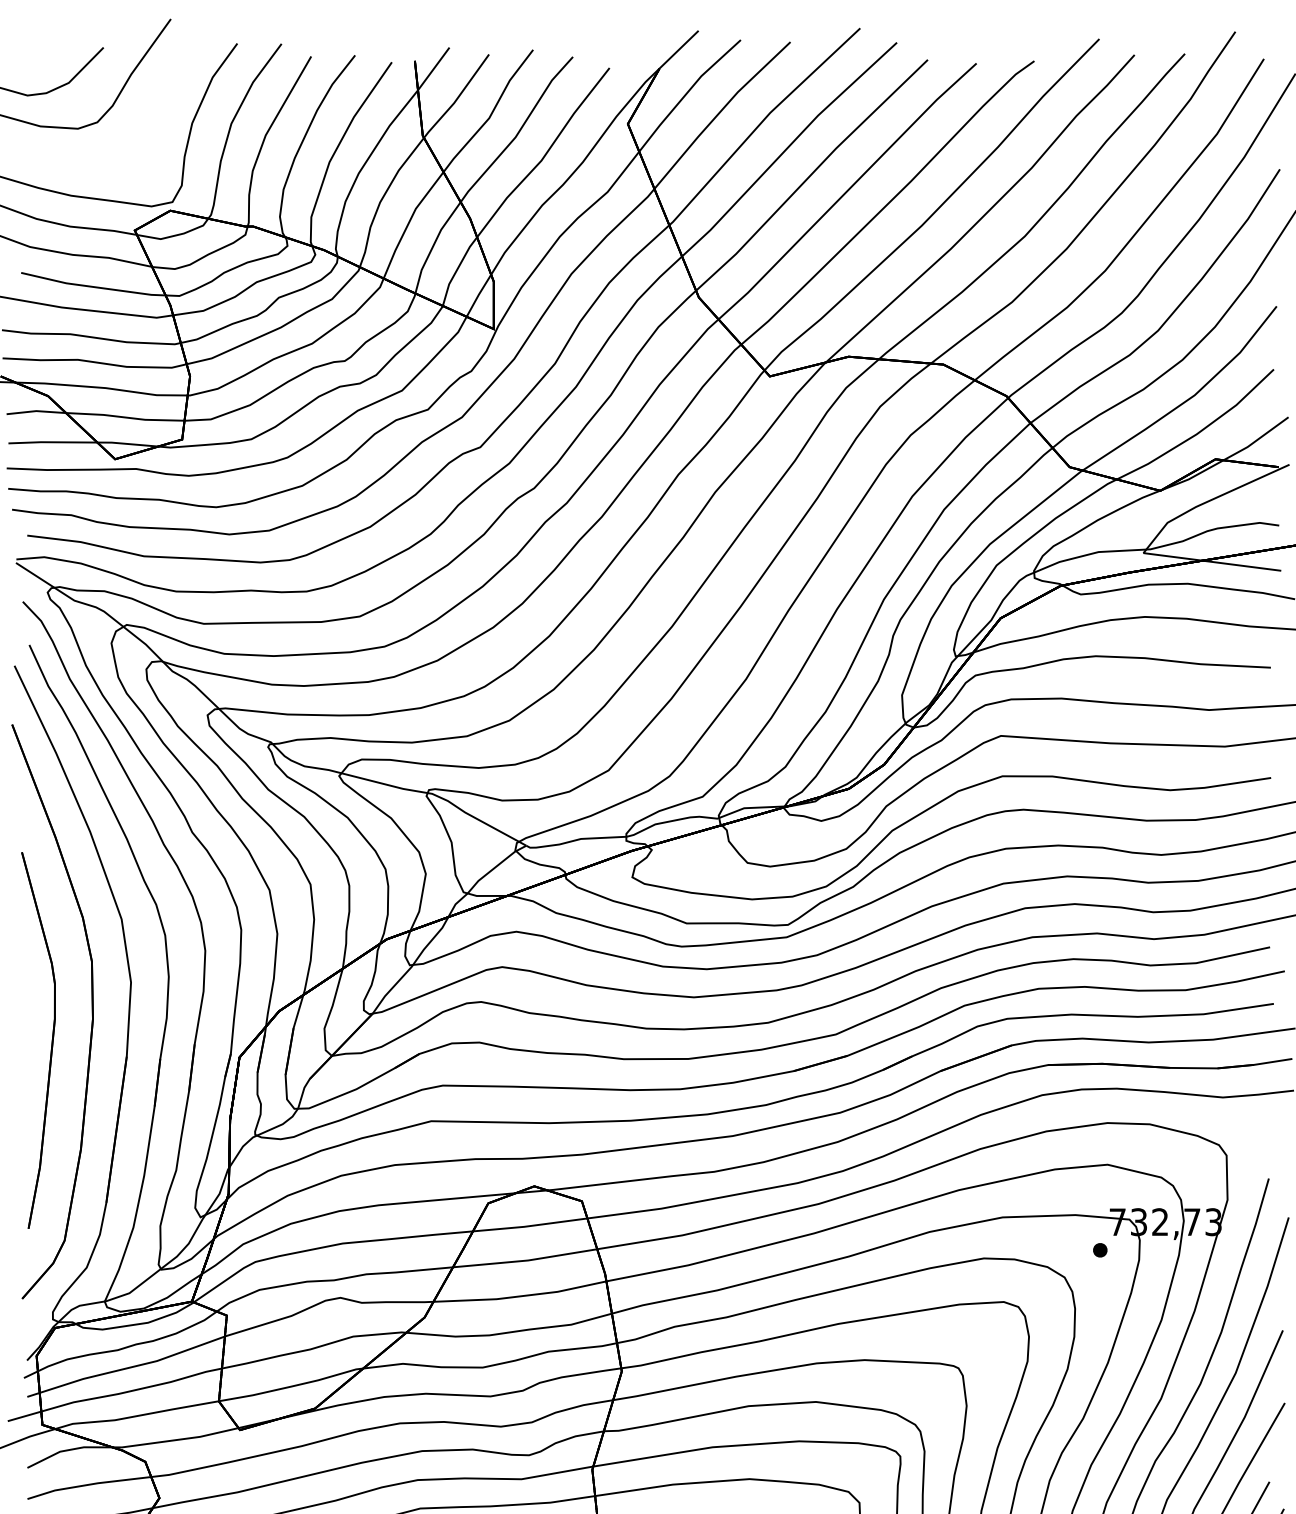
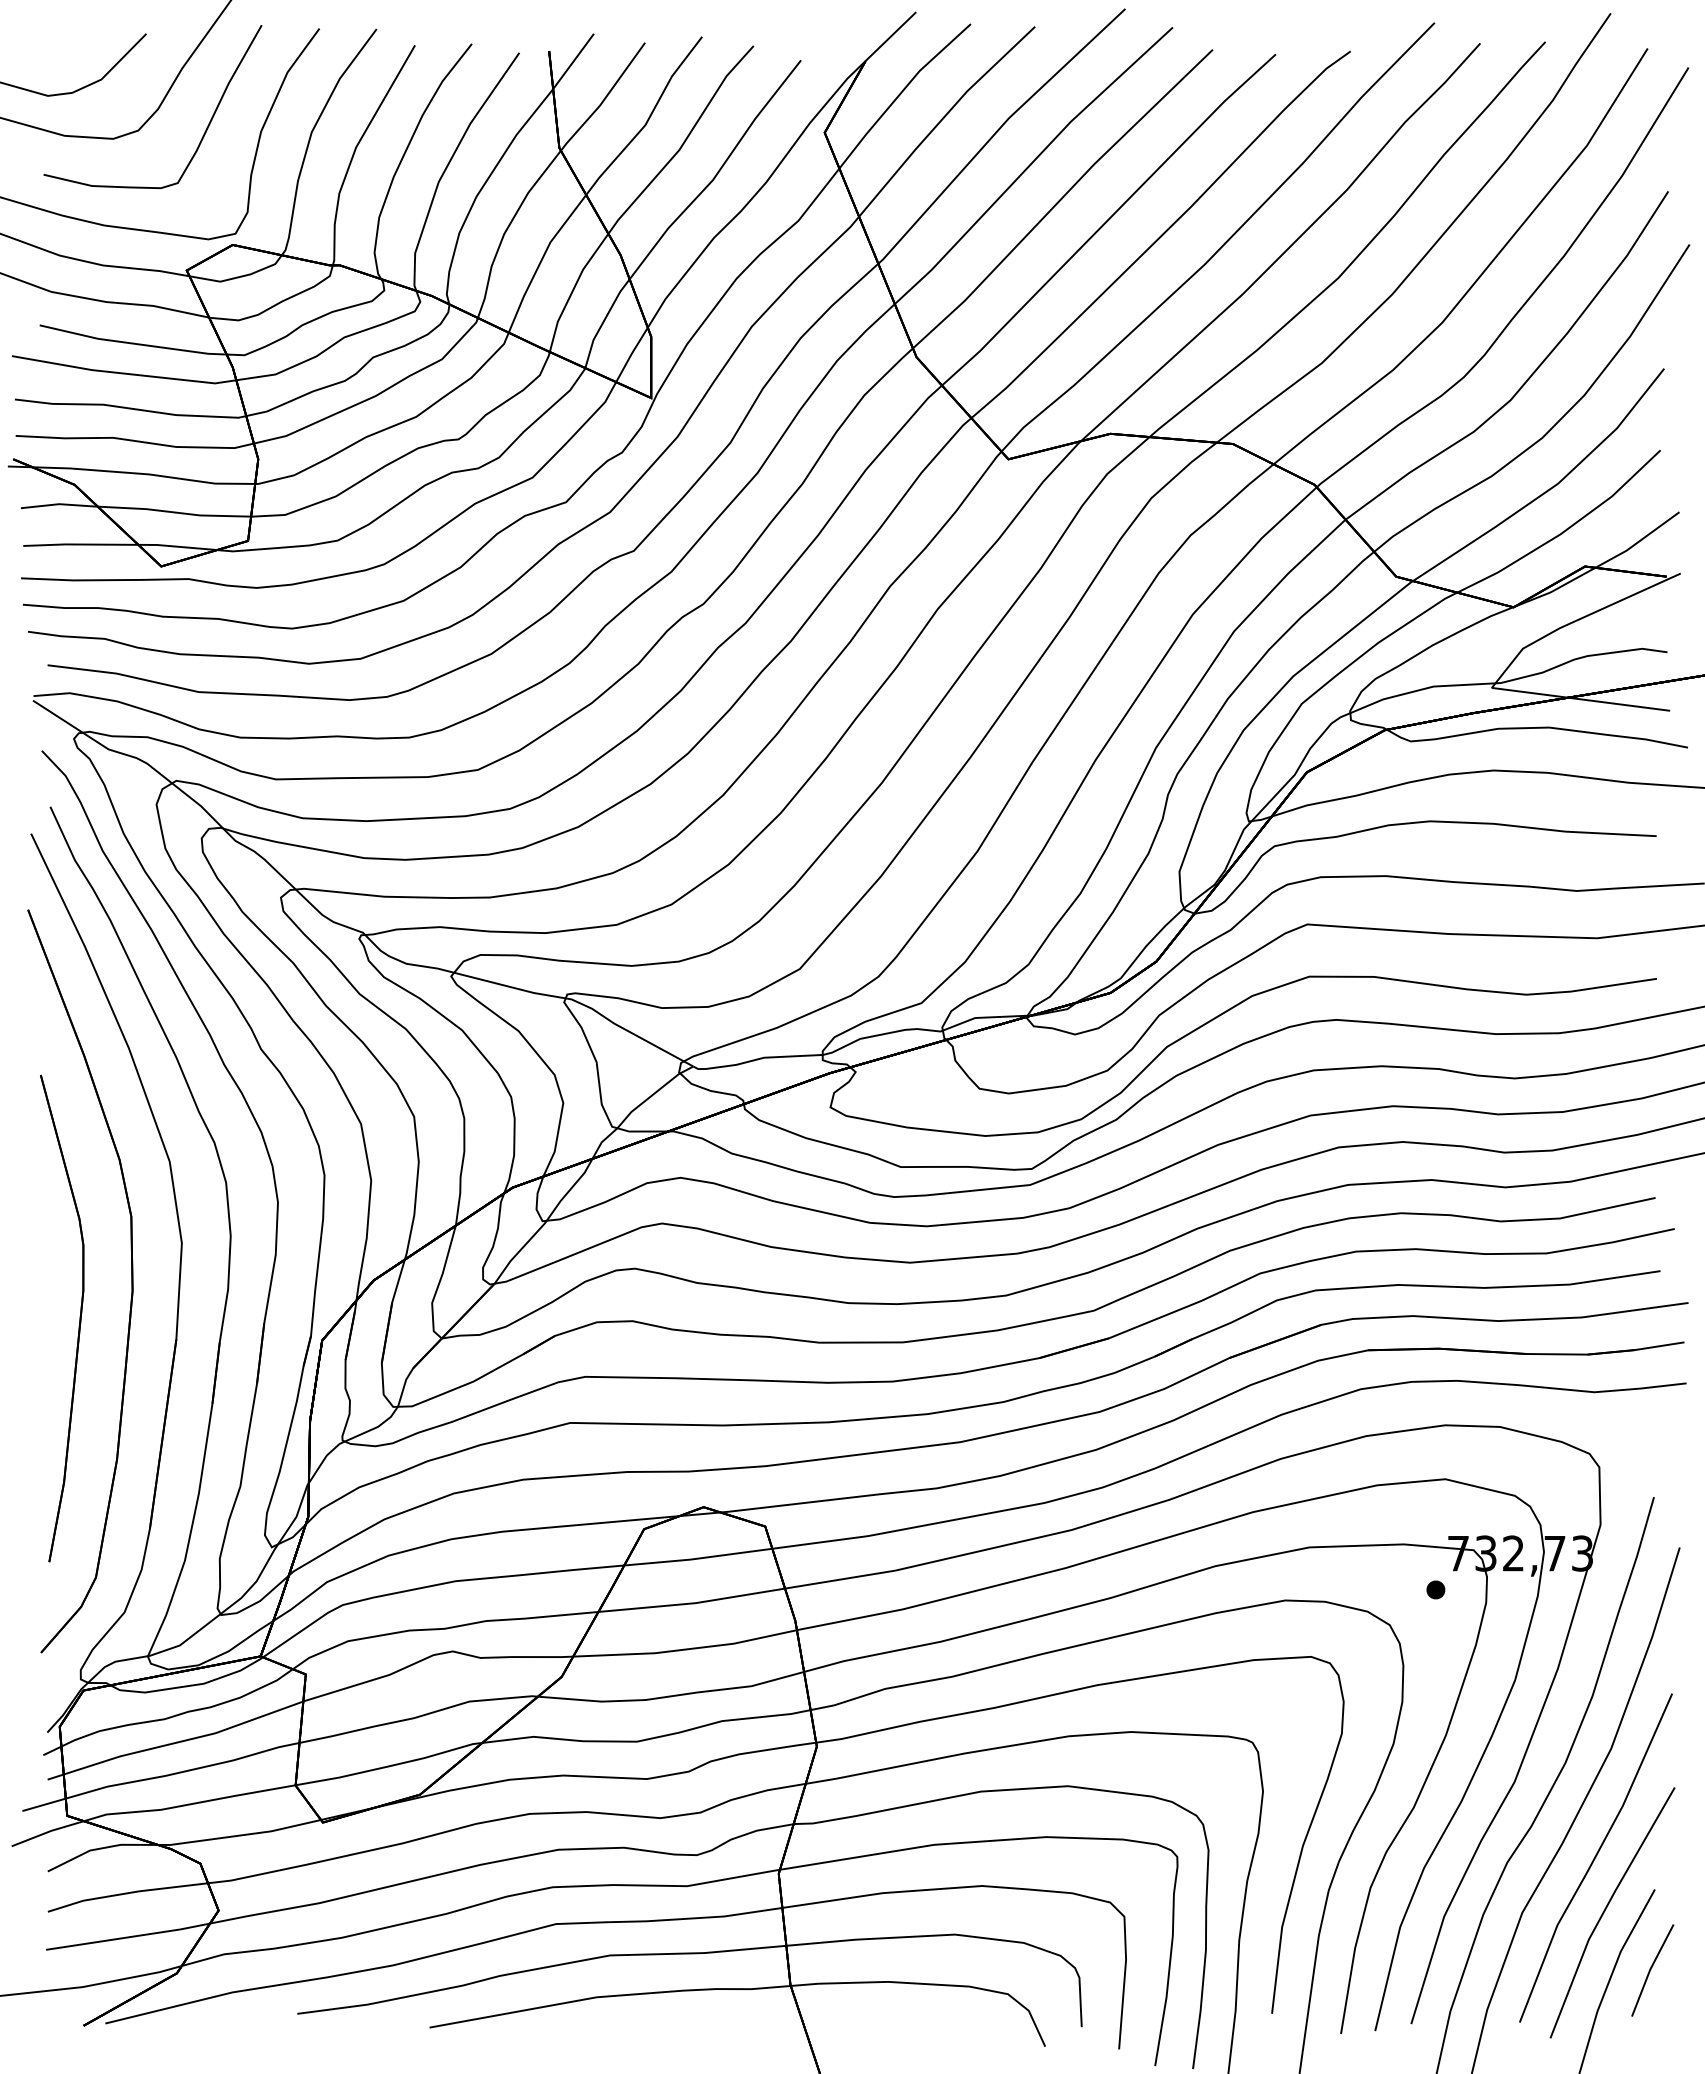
part: (147, 124) -> (203, 133), added

